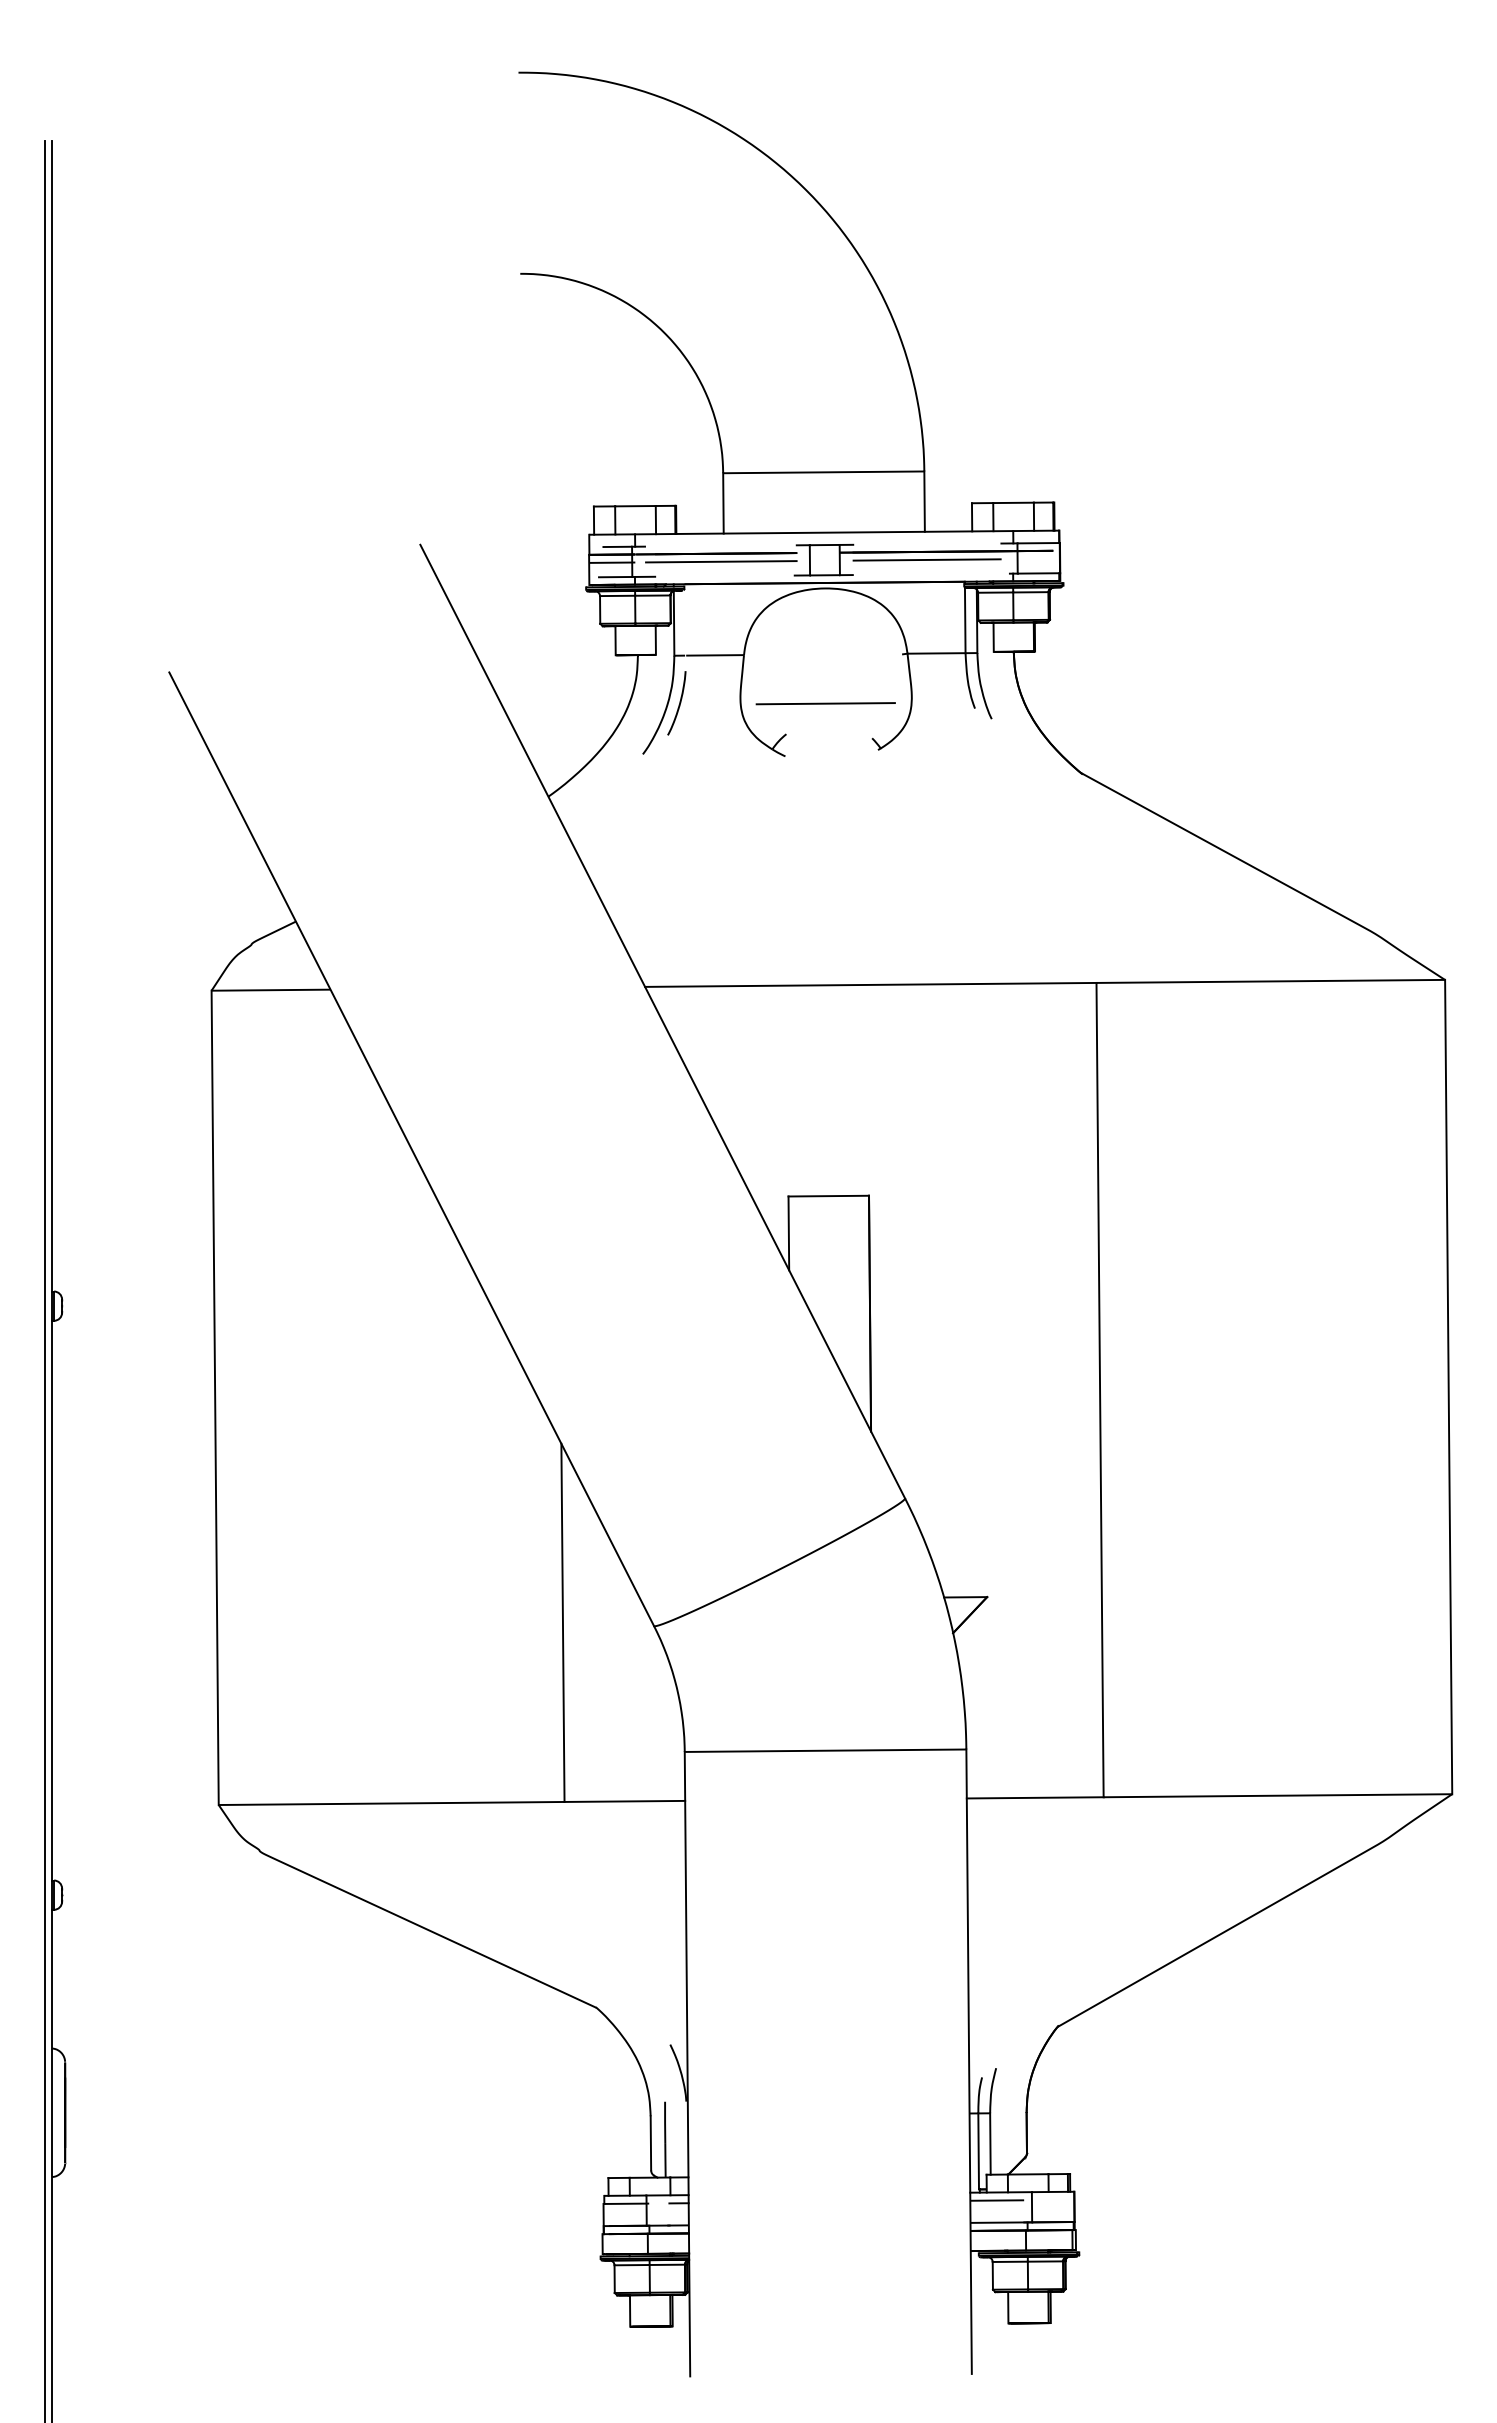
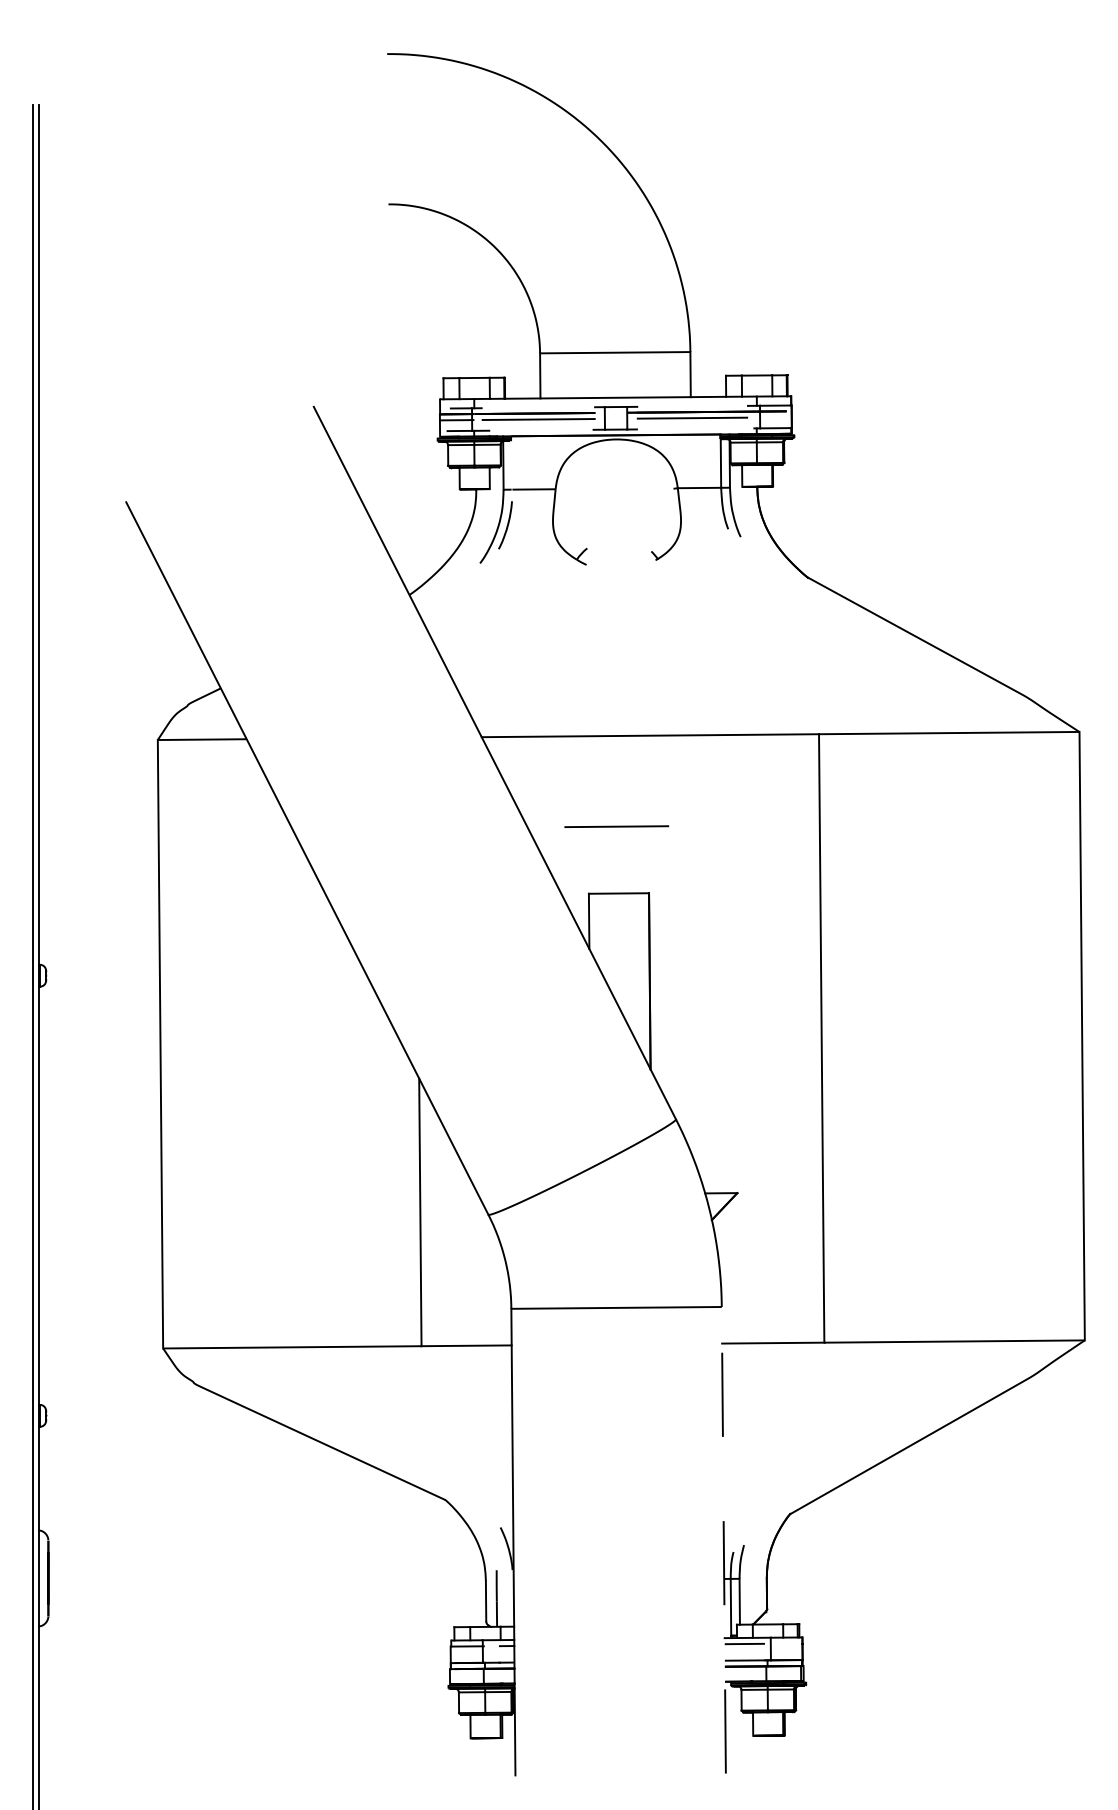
line: (825, 703) -> (616, 826), moved
line: (969, 2061) -> (724, 1540), solid -> dashed

